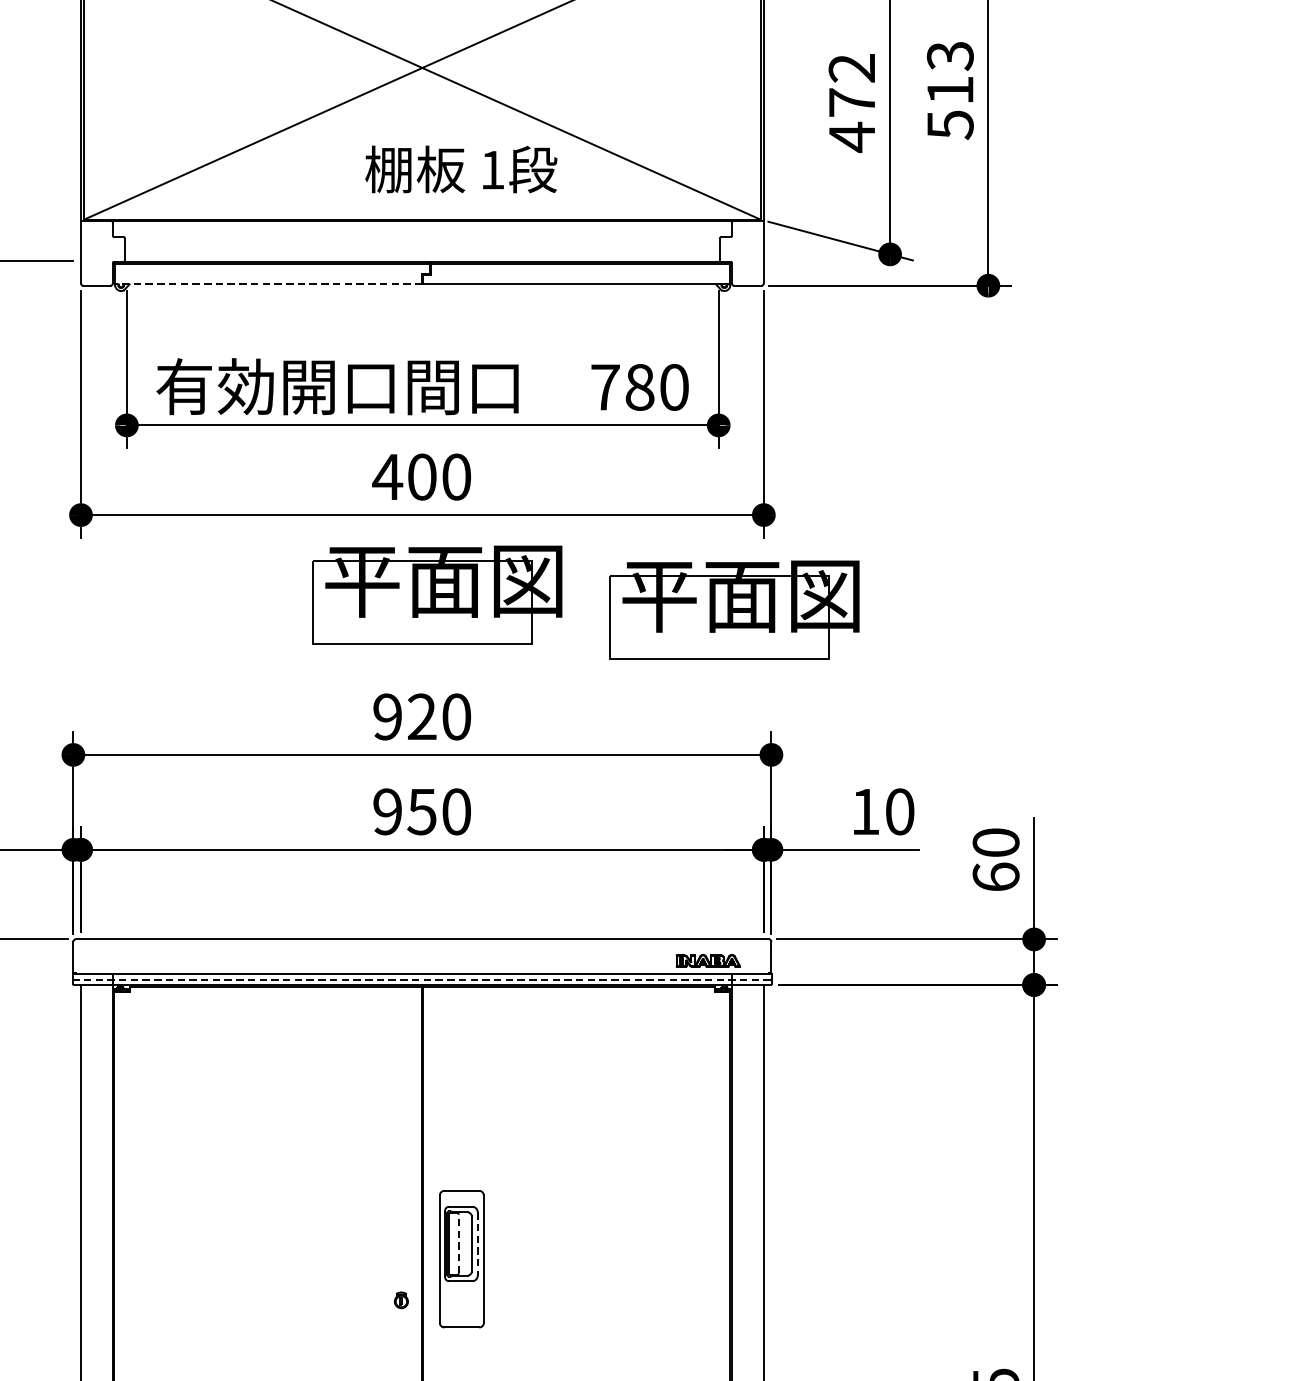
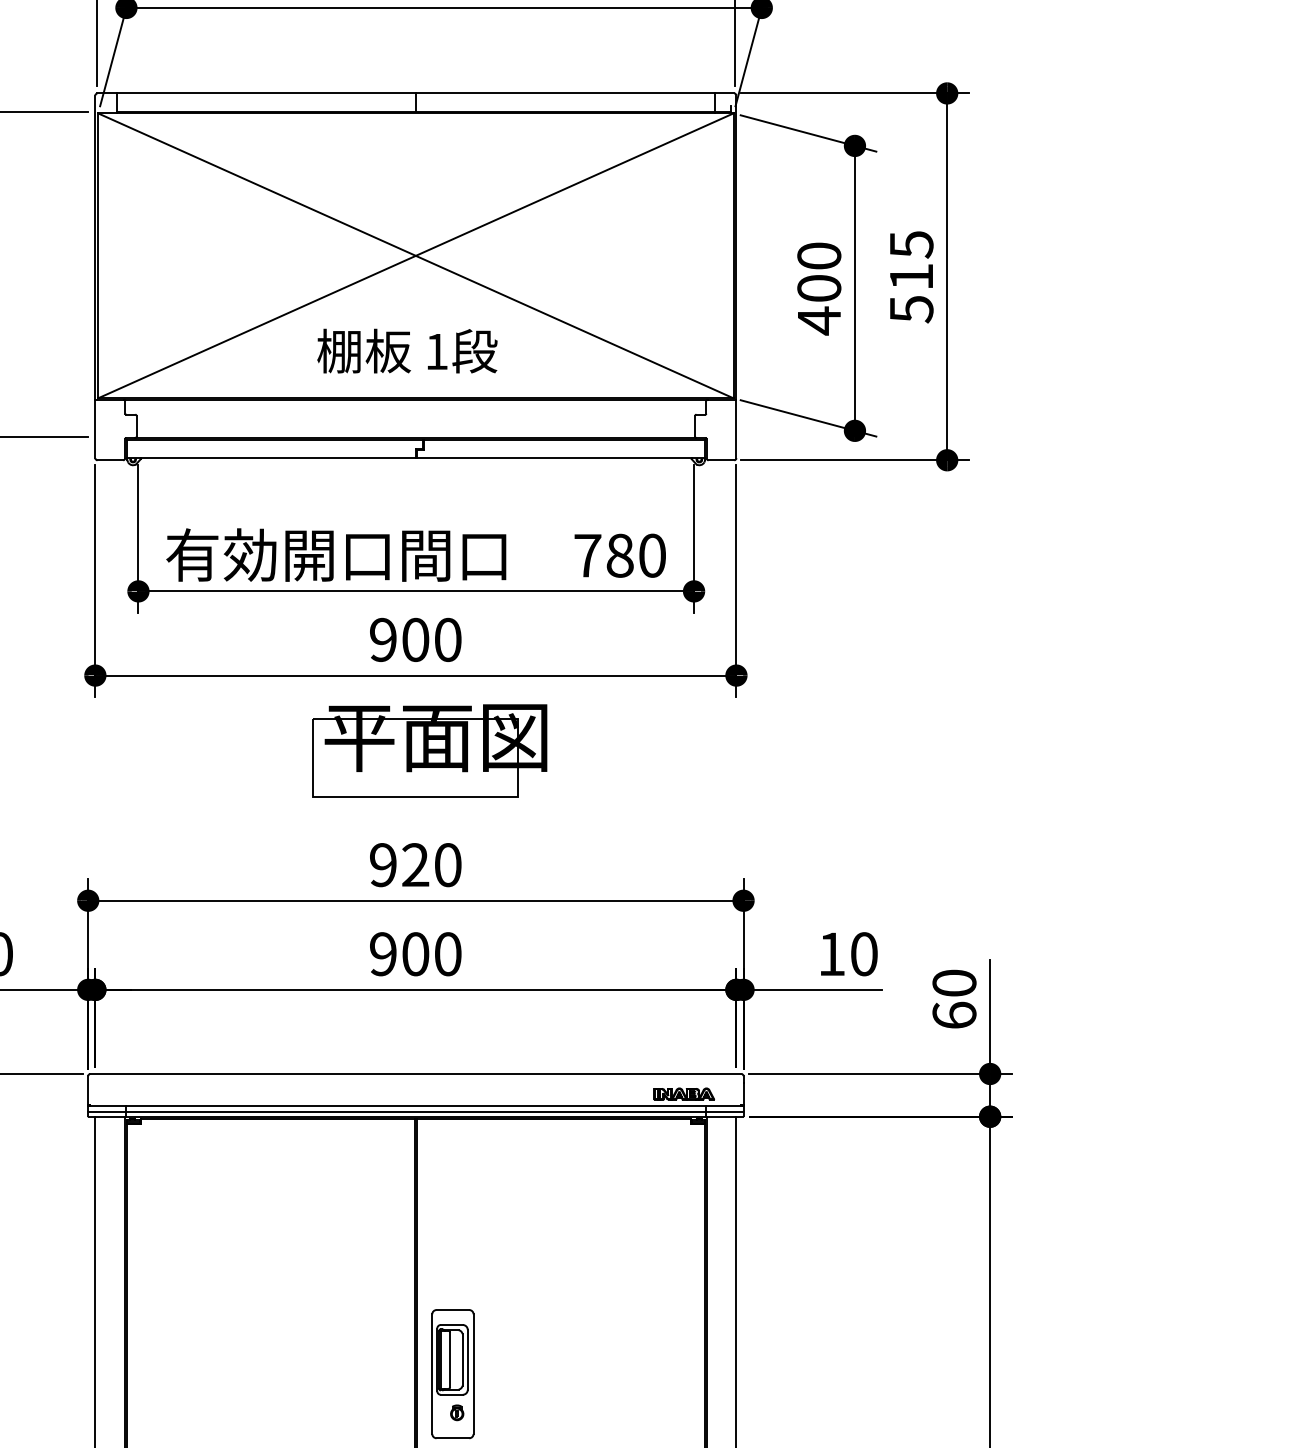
text: (950, 55) -> (911, 244), 513 -> 515
text: (852, 84) -> (819, 271), 472 -> 400
text: (461, 168) -> (407, 350), moved
line: (268, 283) -> (271, 458), dashed -> solid
text: (386, 476) -> (382, 639), 400 -> 900
part: (734, 609) -> (708, 764), removed
text: (421, 812) -> (415, 954), 950 -> 900
line: (421, 979) -> (415, 1111), dashed -> solid
line: (459, 1243) -> (450, 1359), dashed -> solid
line: (477, 1243) -> (467, 1359), dashed -> solid
part: (401, 1300) -> (457, 1412), moved

